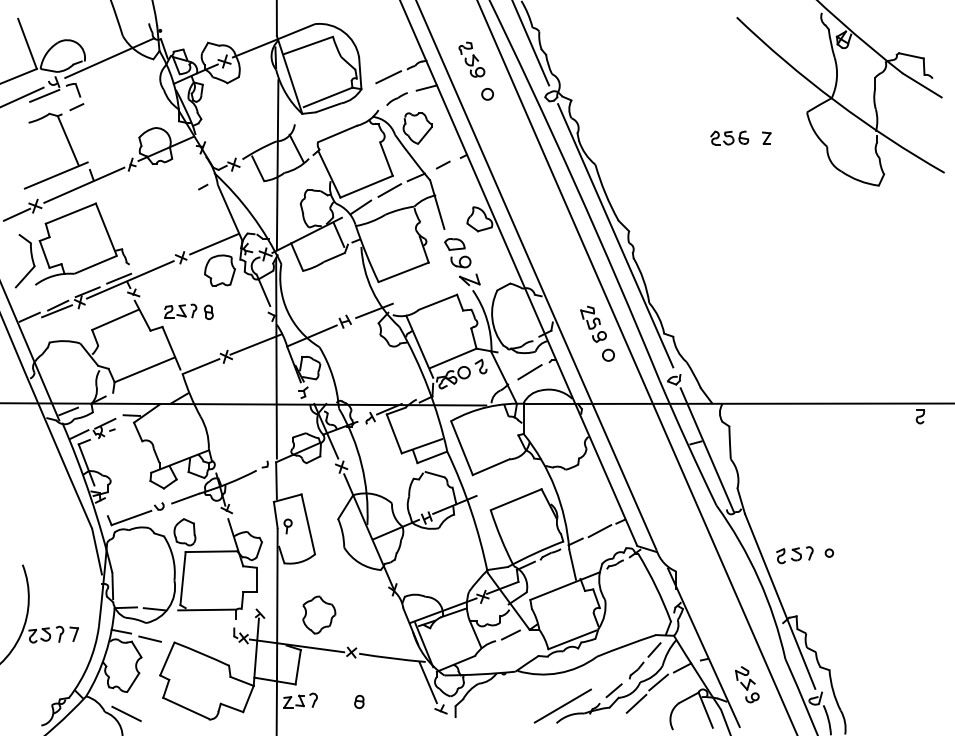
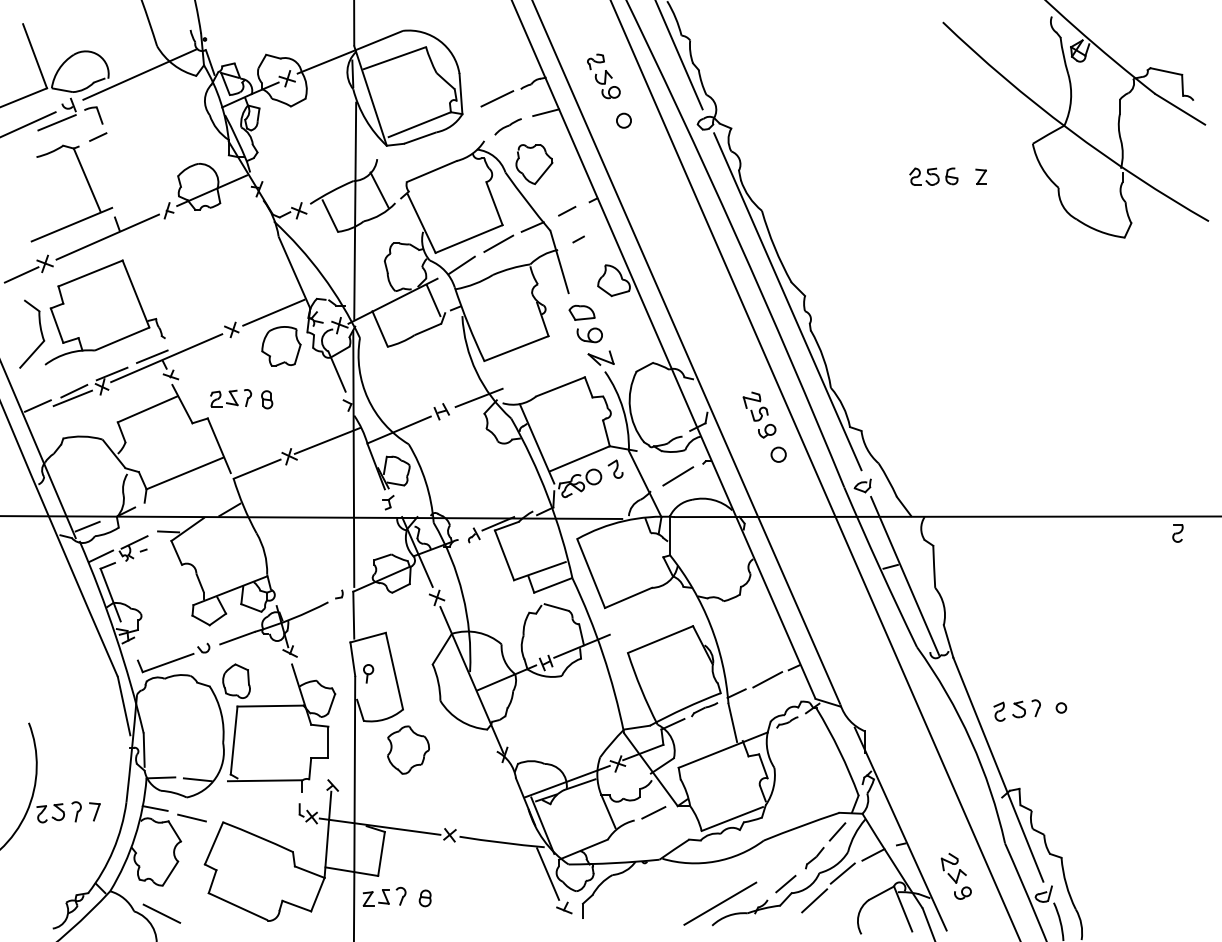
line: (203, 186) -> (579, 238), moved
part: (319, 614) -> (408, 749), moved
part: (359, 701) -> (425, 897), moved

